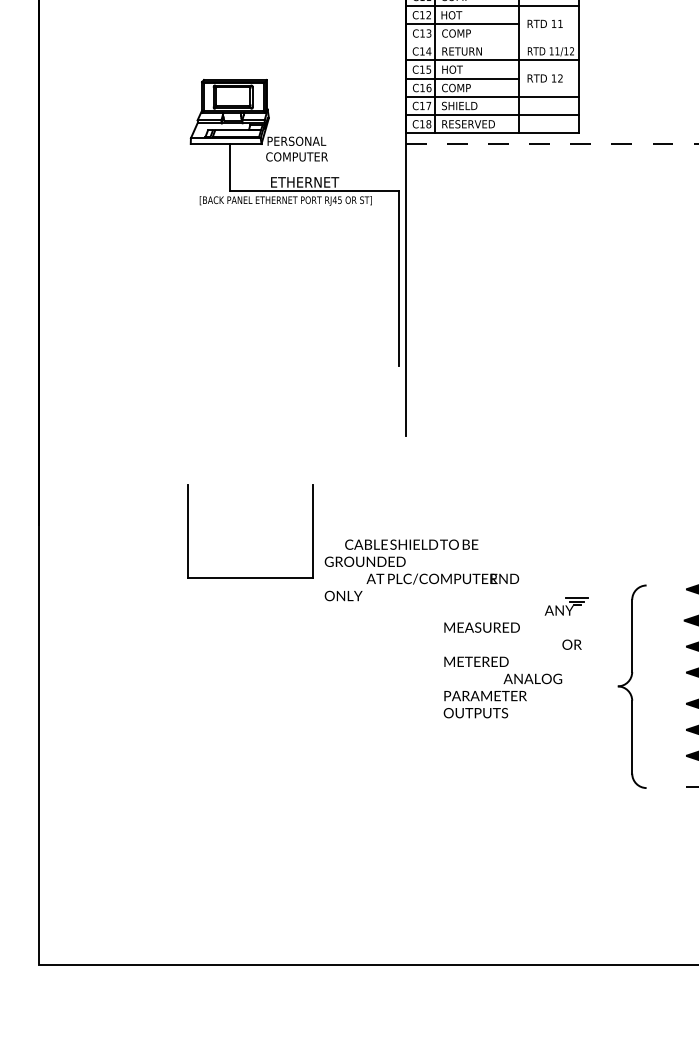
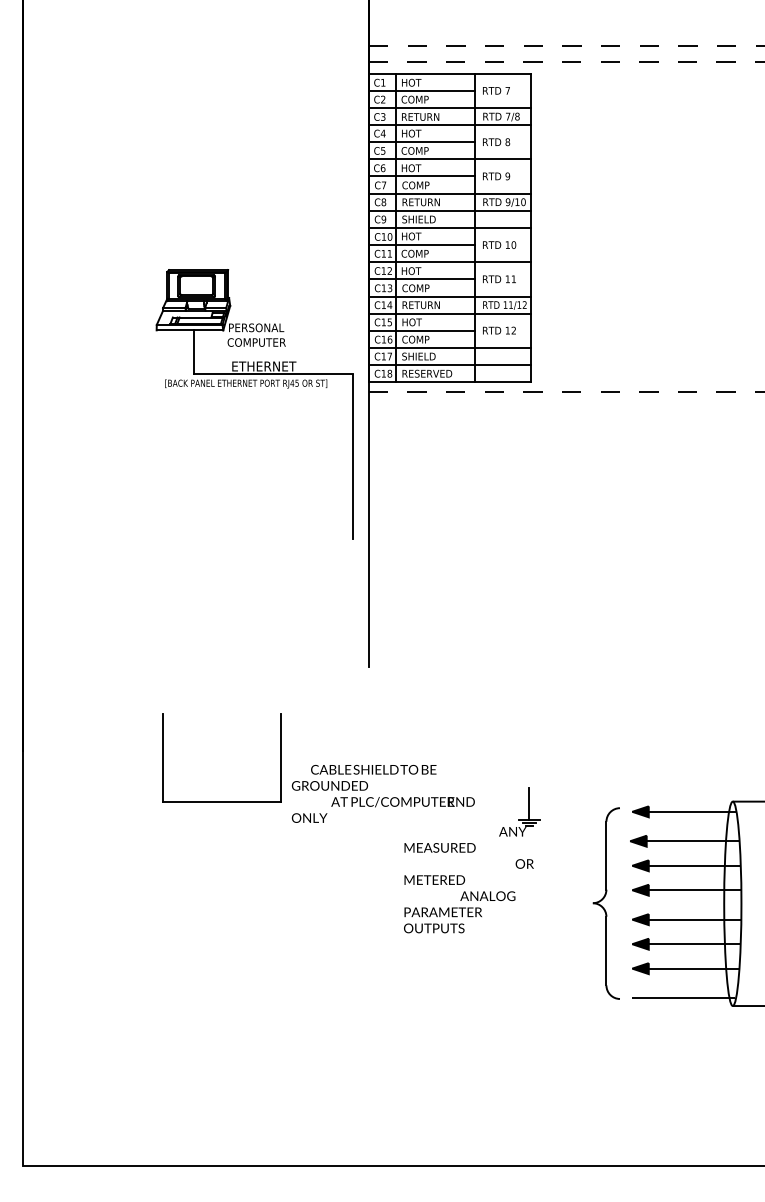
line: (492, 42) -> (449, 296), added
part: (294, 203) -> (254, 386), moved
line: (577, 581) -> (529, 804), added
part: (631, 686) -> (605, 903), moved

